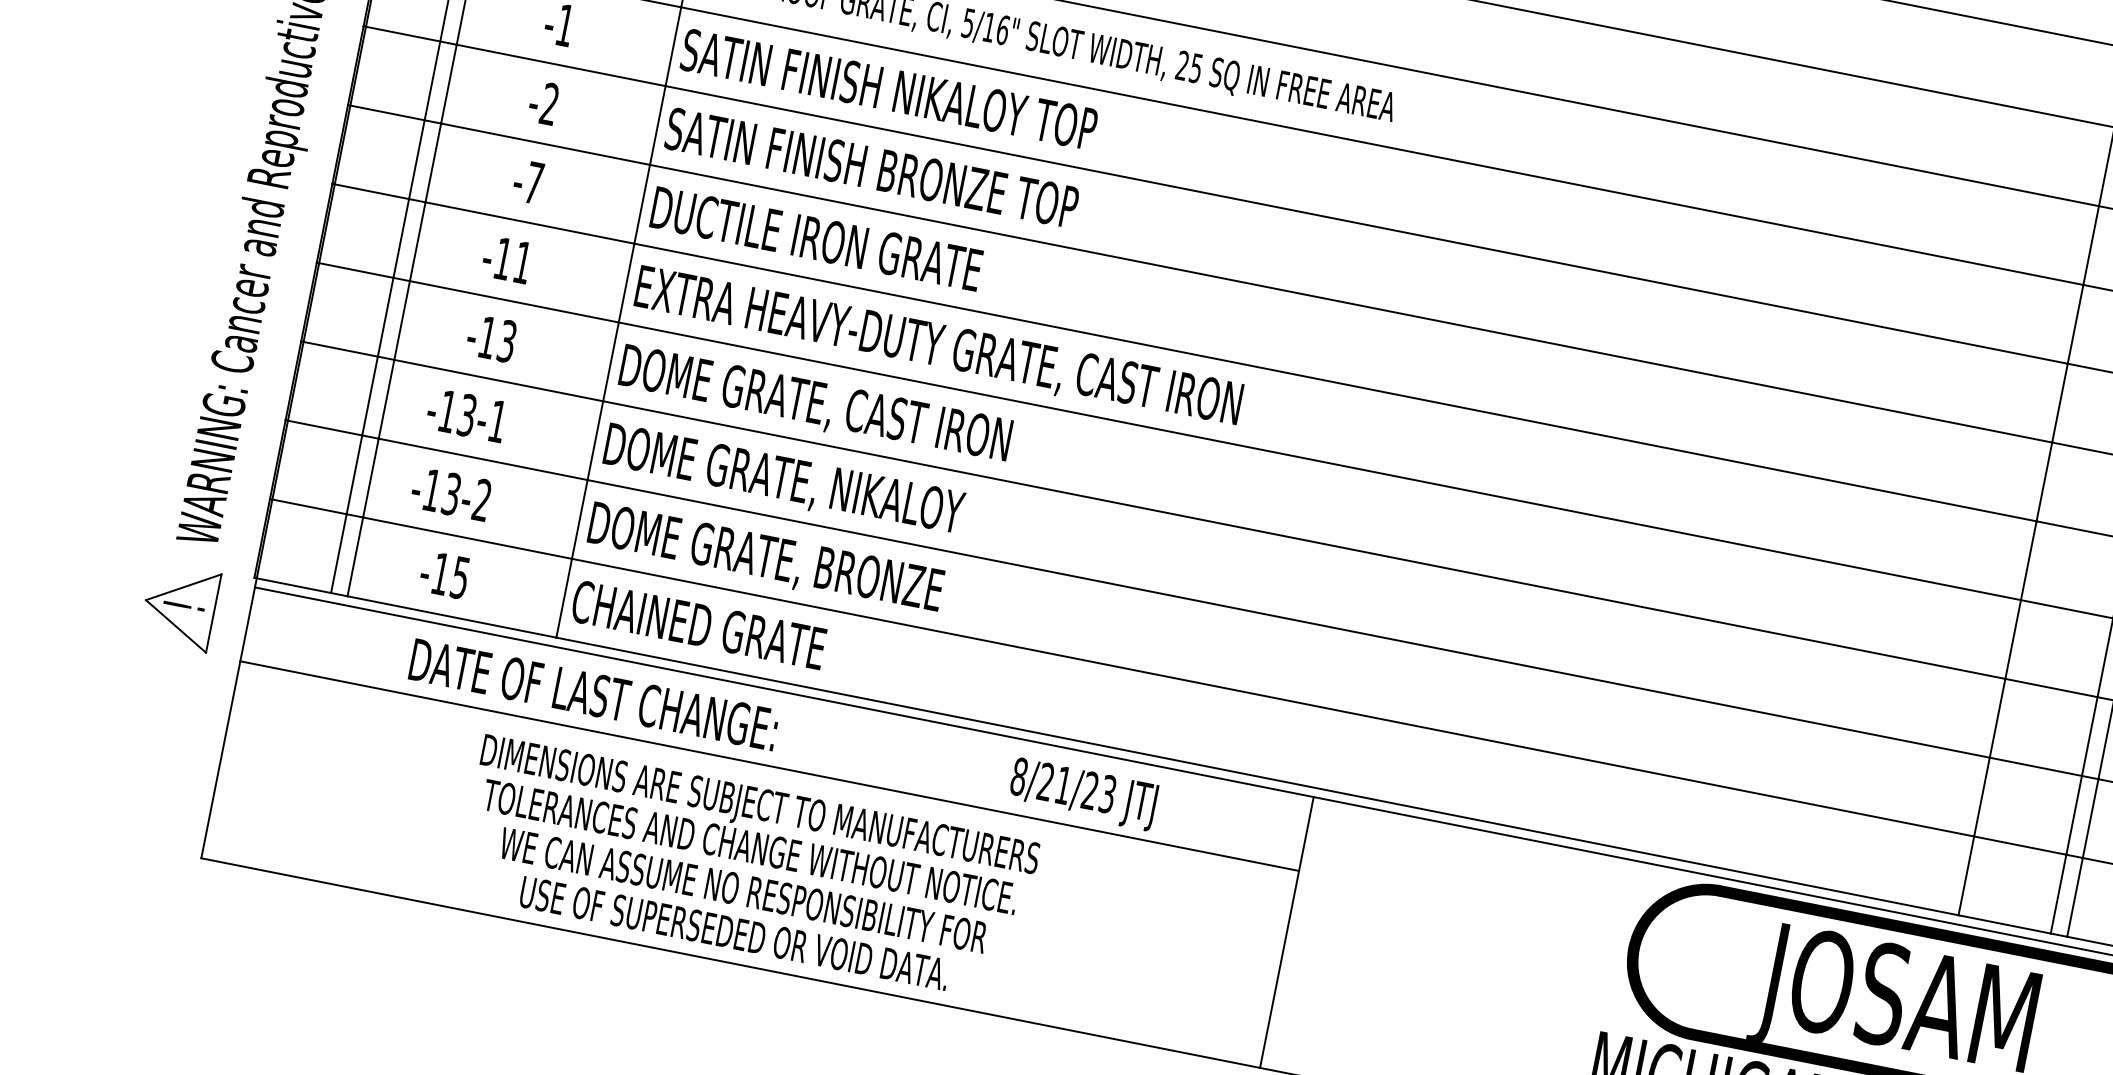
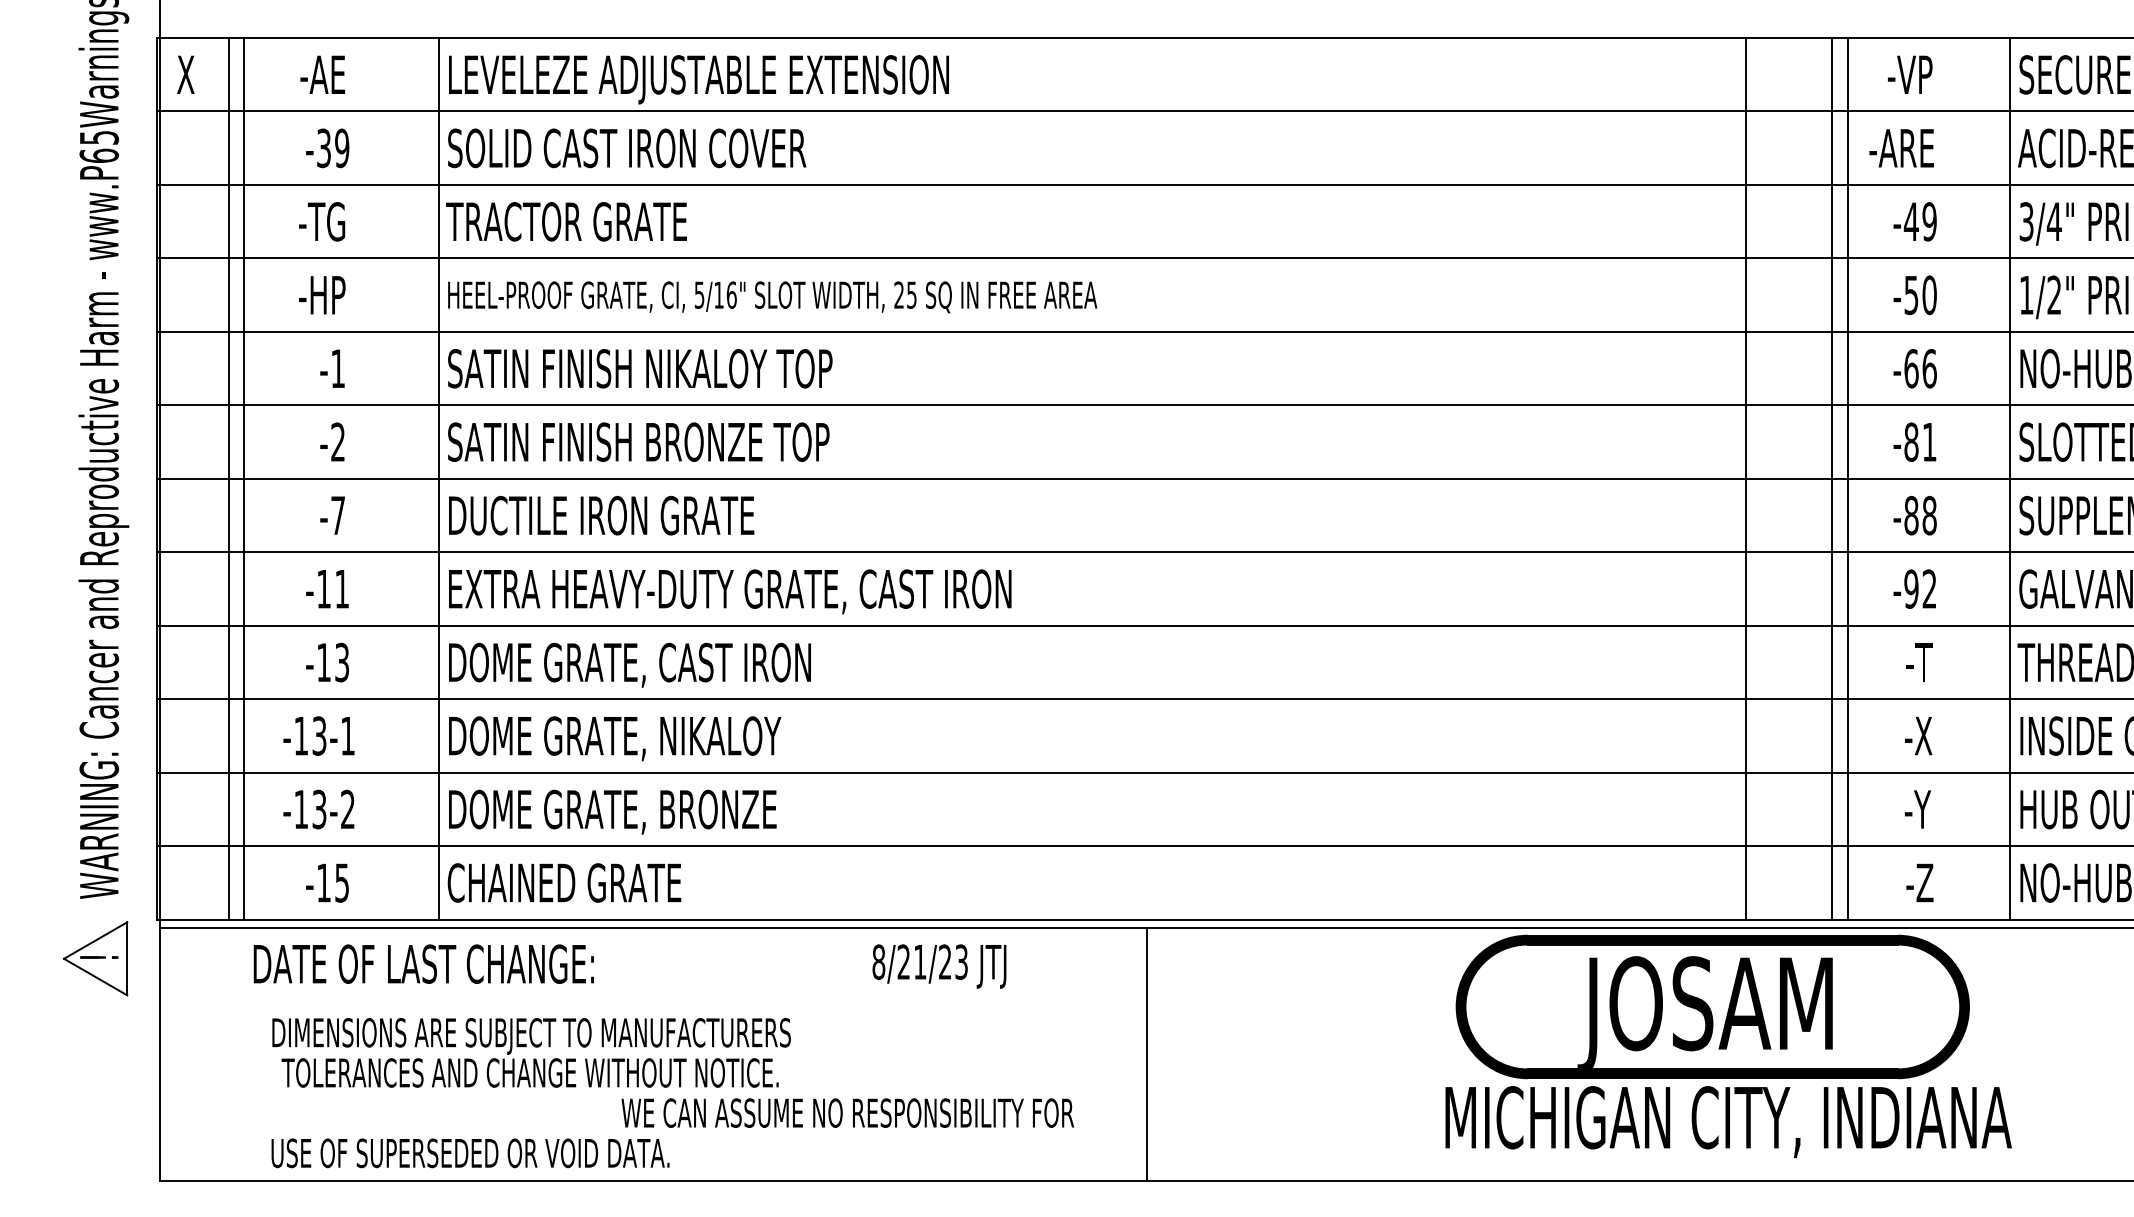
text: (593, 694) -> (423, 963), moved
line: (769, 765) -> (652, 996), removed
text: (756, 825) -> (531, 1052), moved
text: (743, 889) -> (847, 1112), moved
text: (734, 933) -> (470, 1153), moved

